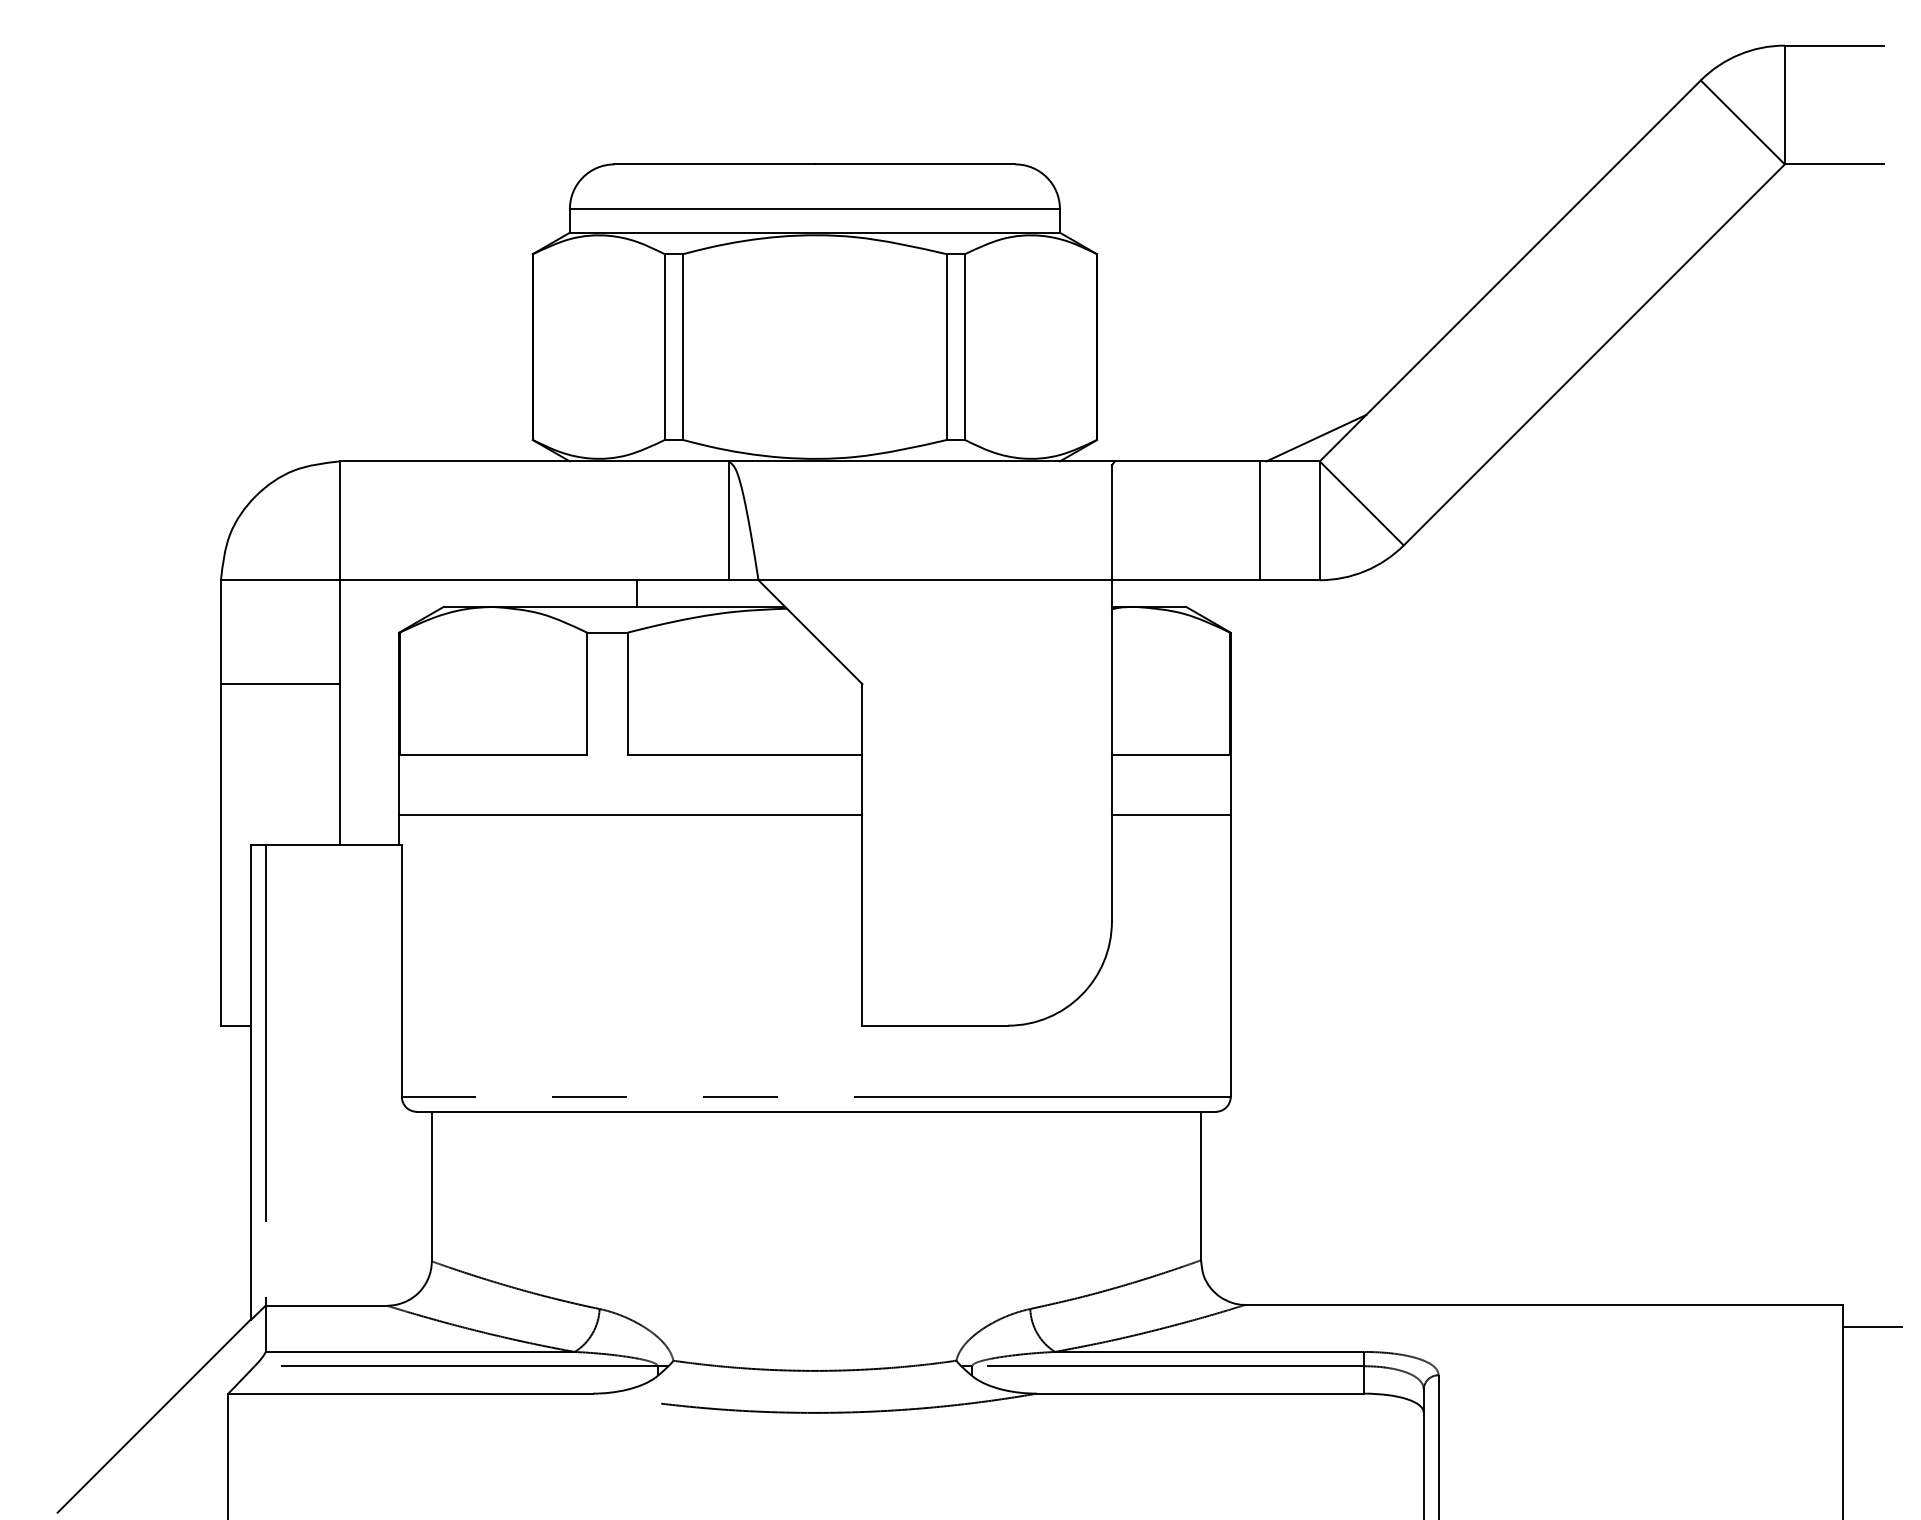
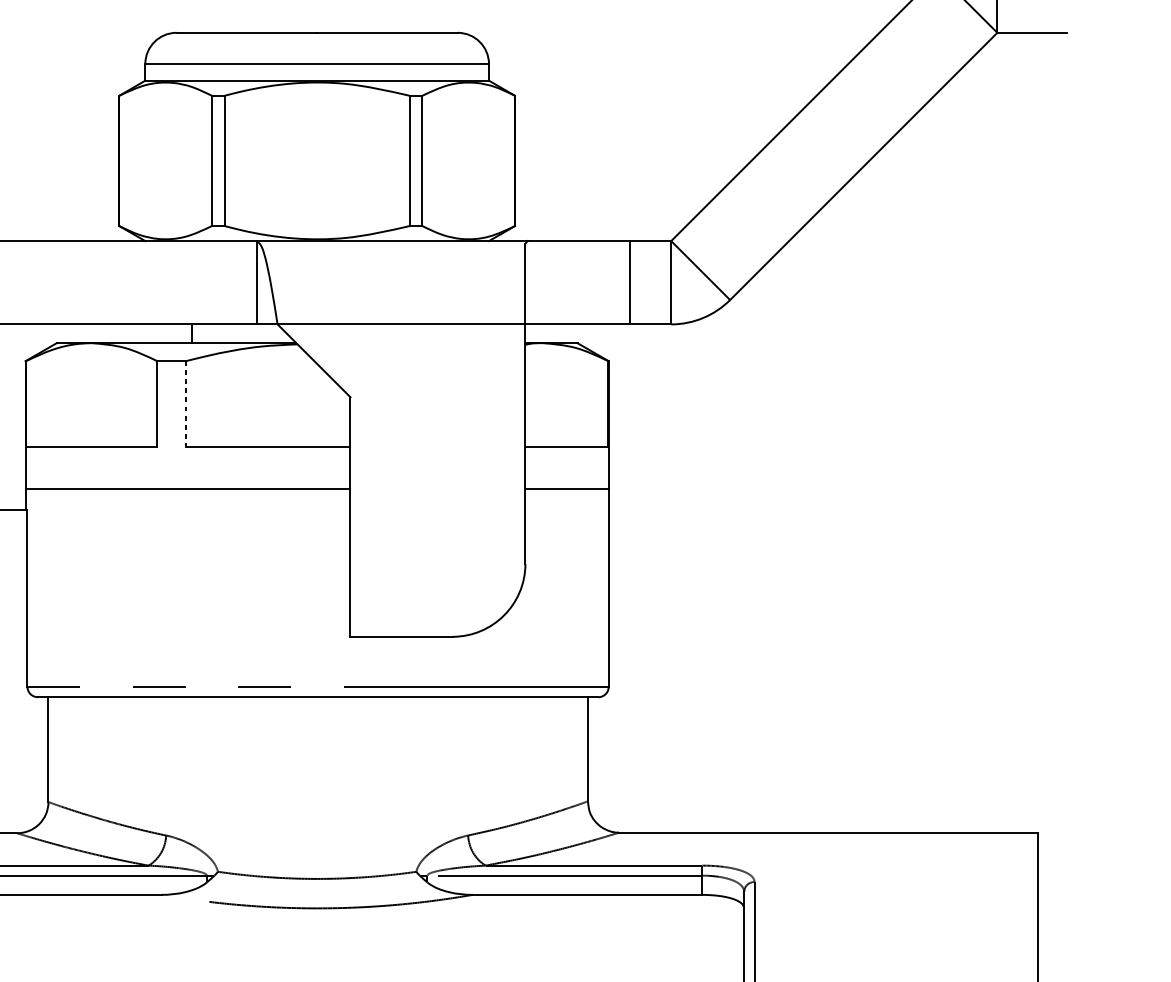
line: (1316, 437) -> (668, 224), removed
line: (627, 694) -> (185, 404), solid -> dashed
line: (1871, 1327) -> (1058, 848), removed

